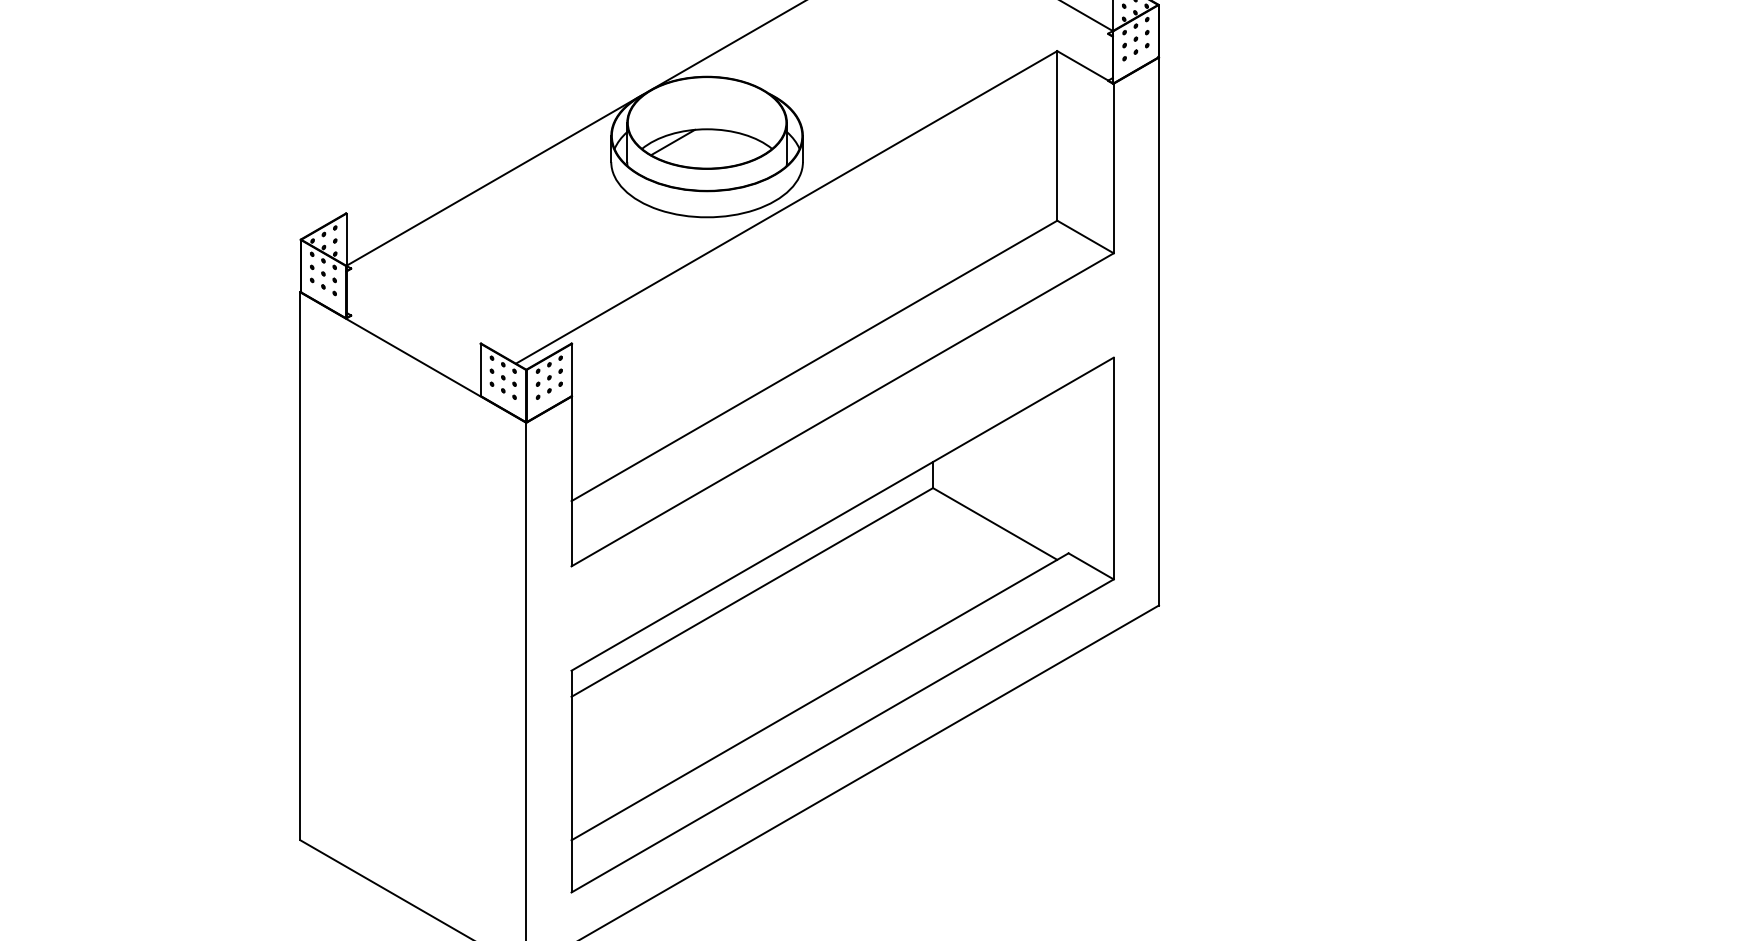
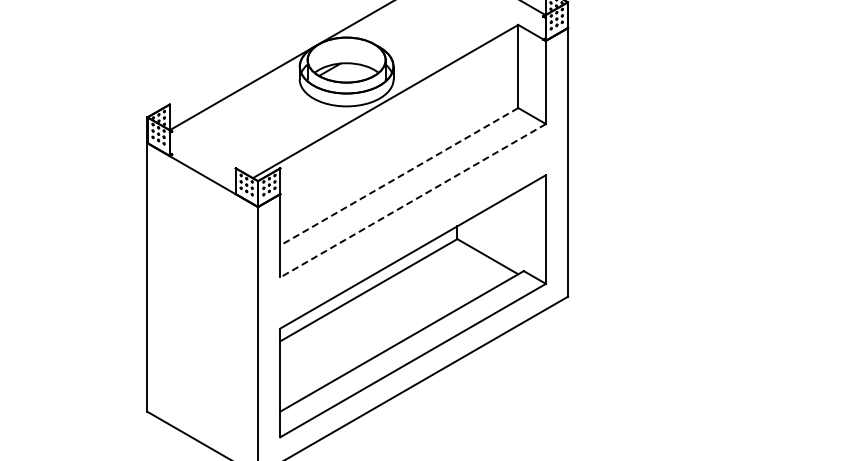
line: (812, 362) -> (398, 177), solid -> dashed
line: (841, 411) -> (412, 201), solid -> dashed

